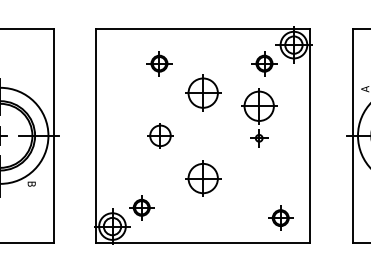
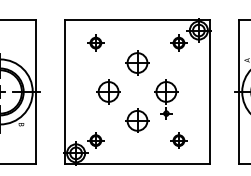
part: (158, 62) -> (95, 42), moved
part: (259, 117) -> (166, 99), moved
part: (160, 135) -> (108, 91), size x1.43
part: (280, 217) -> (178, 140), moved

